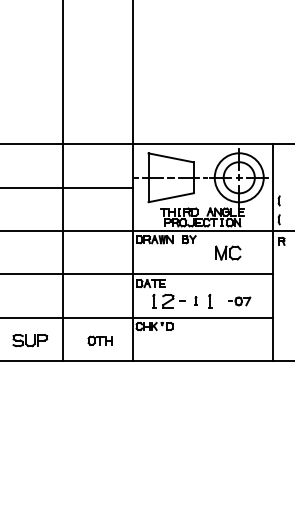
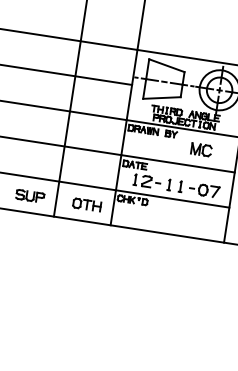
part: (196, 300) -> (169, 184), size x1.67
part: (239, 301) -> (204, 190), size x1.67
part: (99, 340) -> (86, 204), size x1.43

